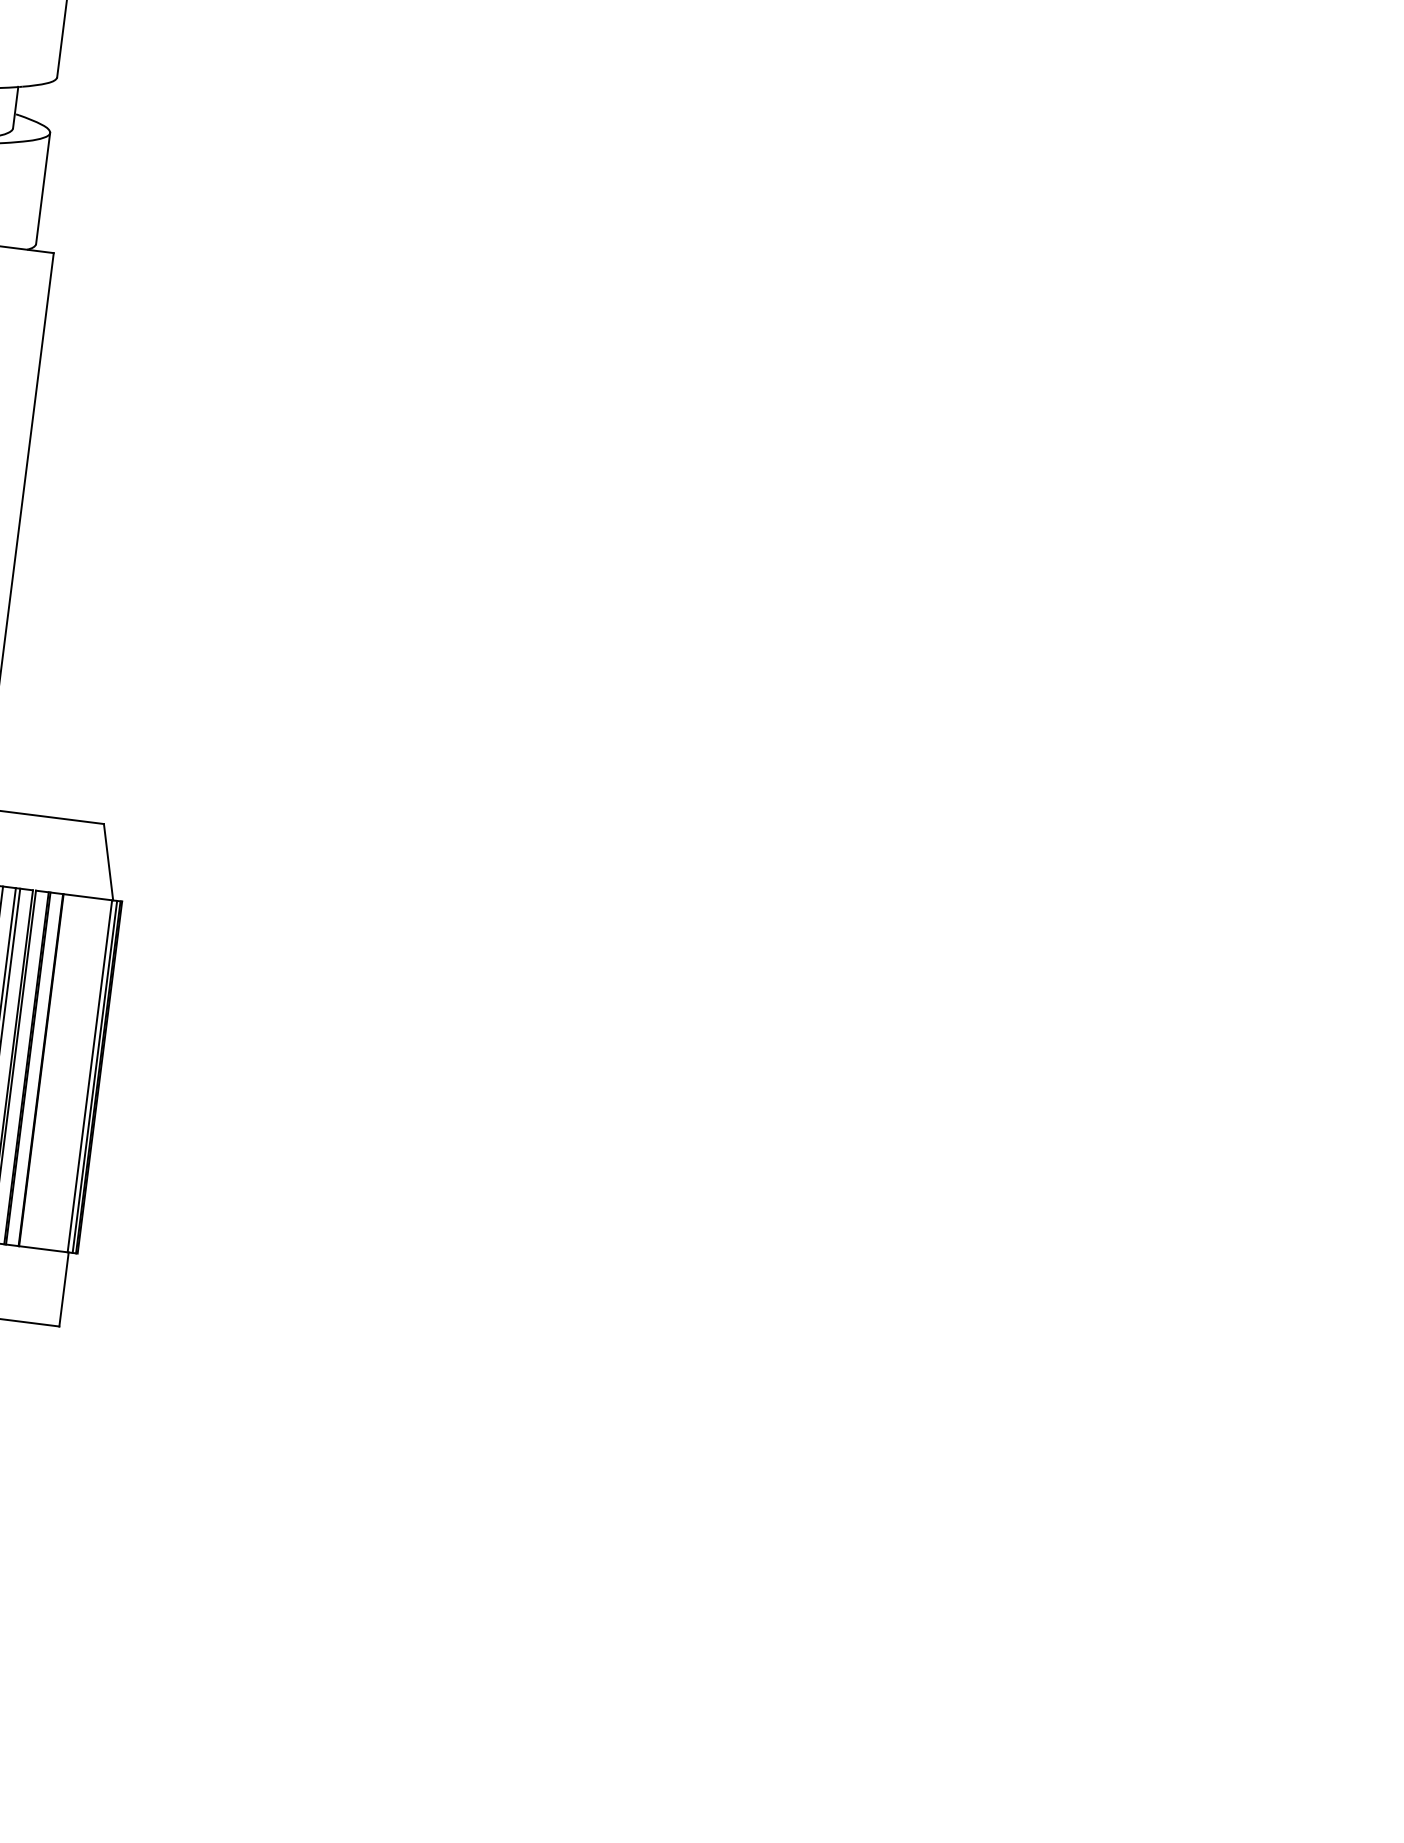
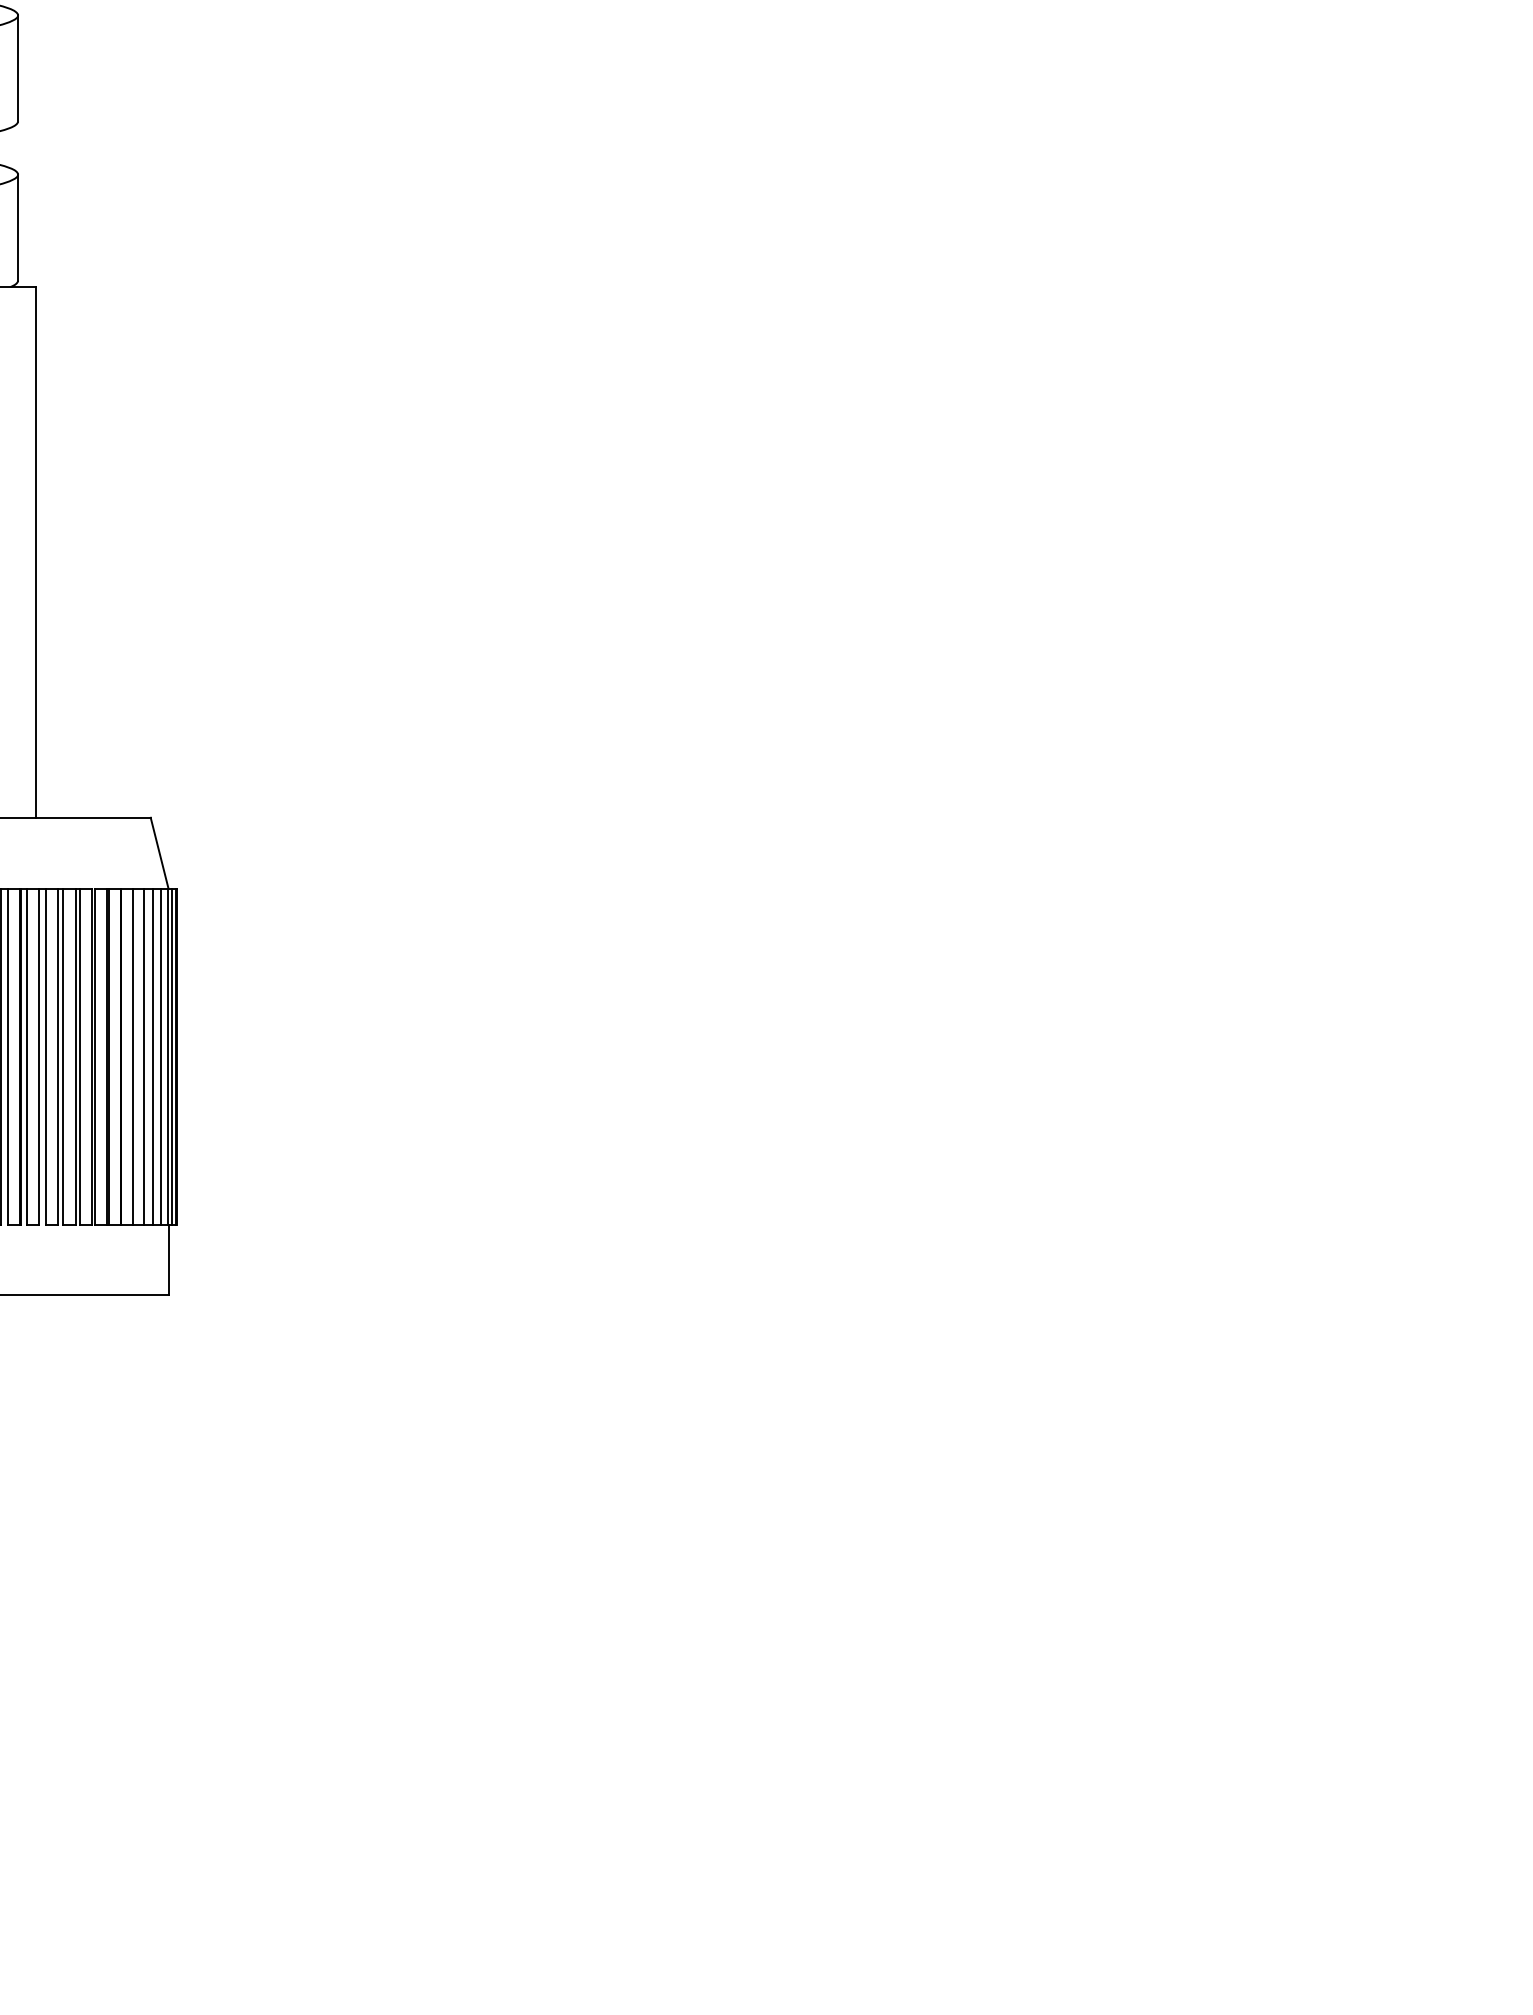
line: (54, 1071) -> (133, 1056), added
line: (64, 1073) -> (143, 1056), added
line: (75, 1074) -> (153, 1056), added
line: (83, 1075) -> (161, 1056), added

